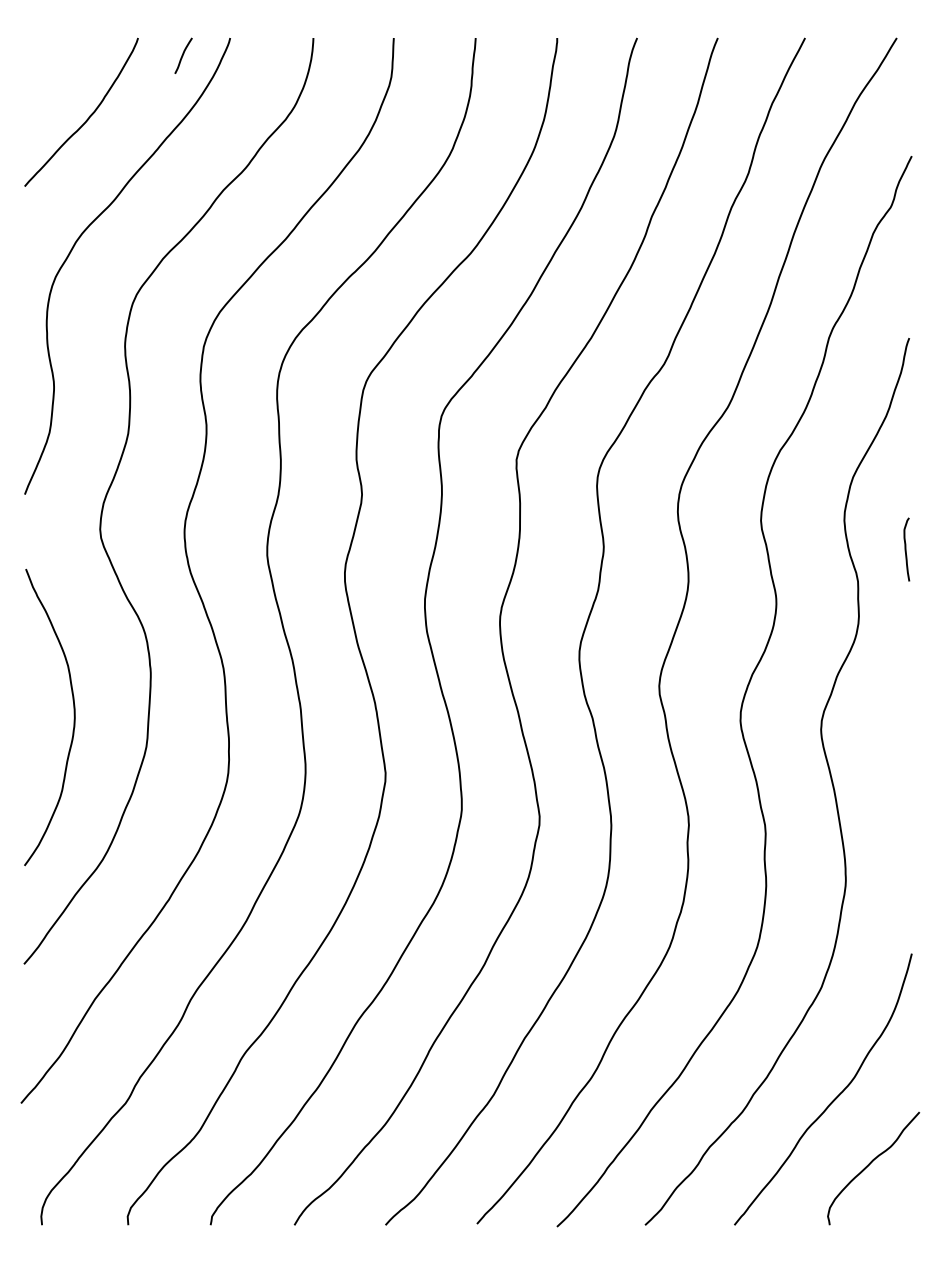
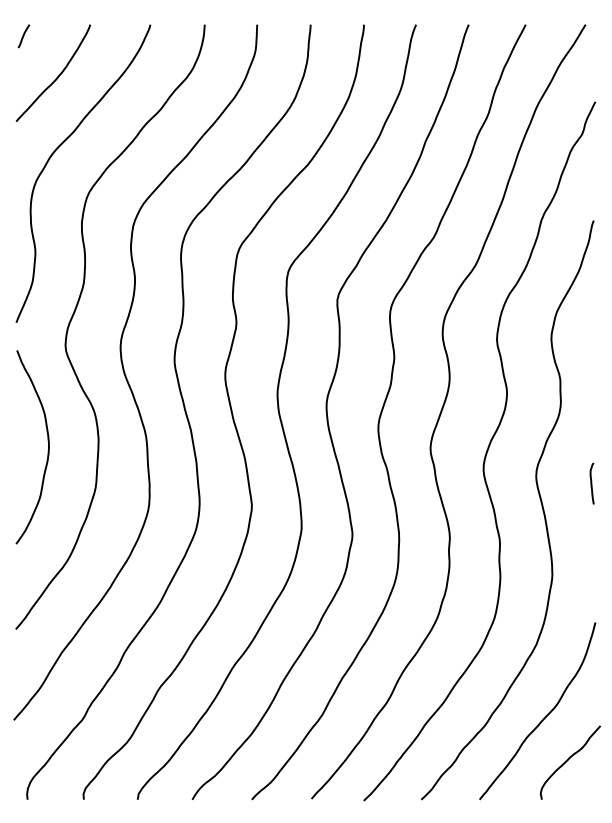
curve: (182, 56) -> (23, 36), moved
curve: (905, 549) -> (591, 483), moved
curve: (72, 722) -> (47, 450), moved

